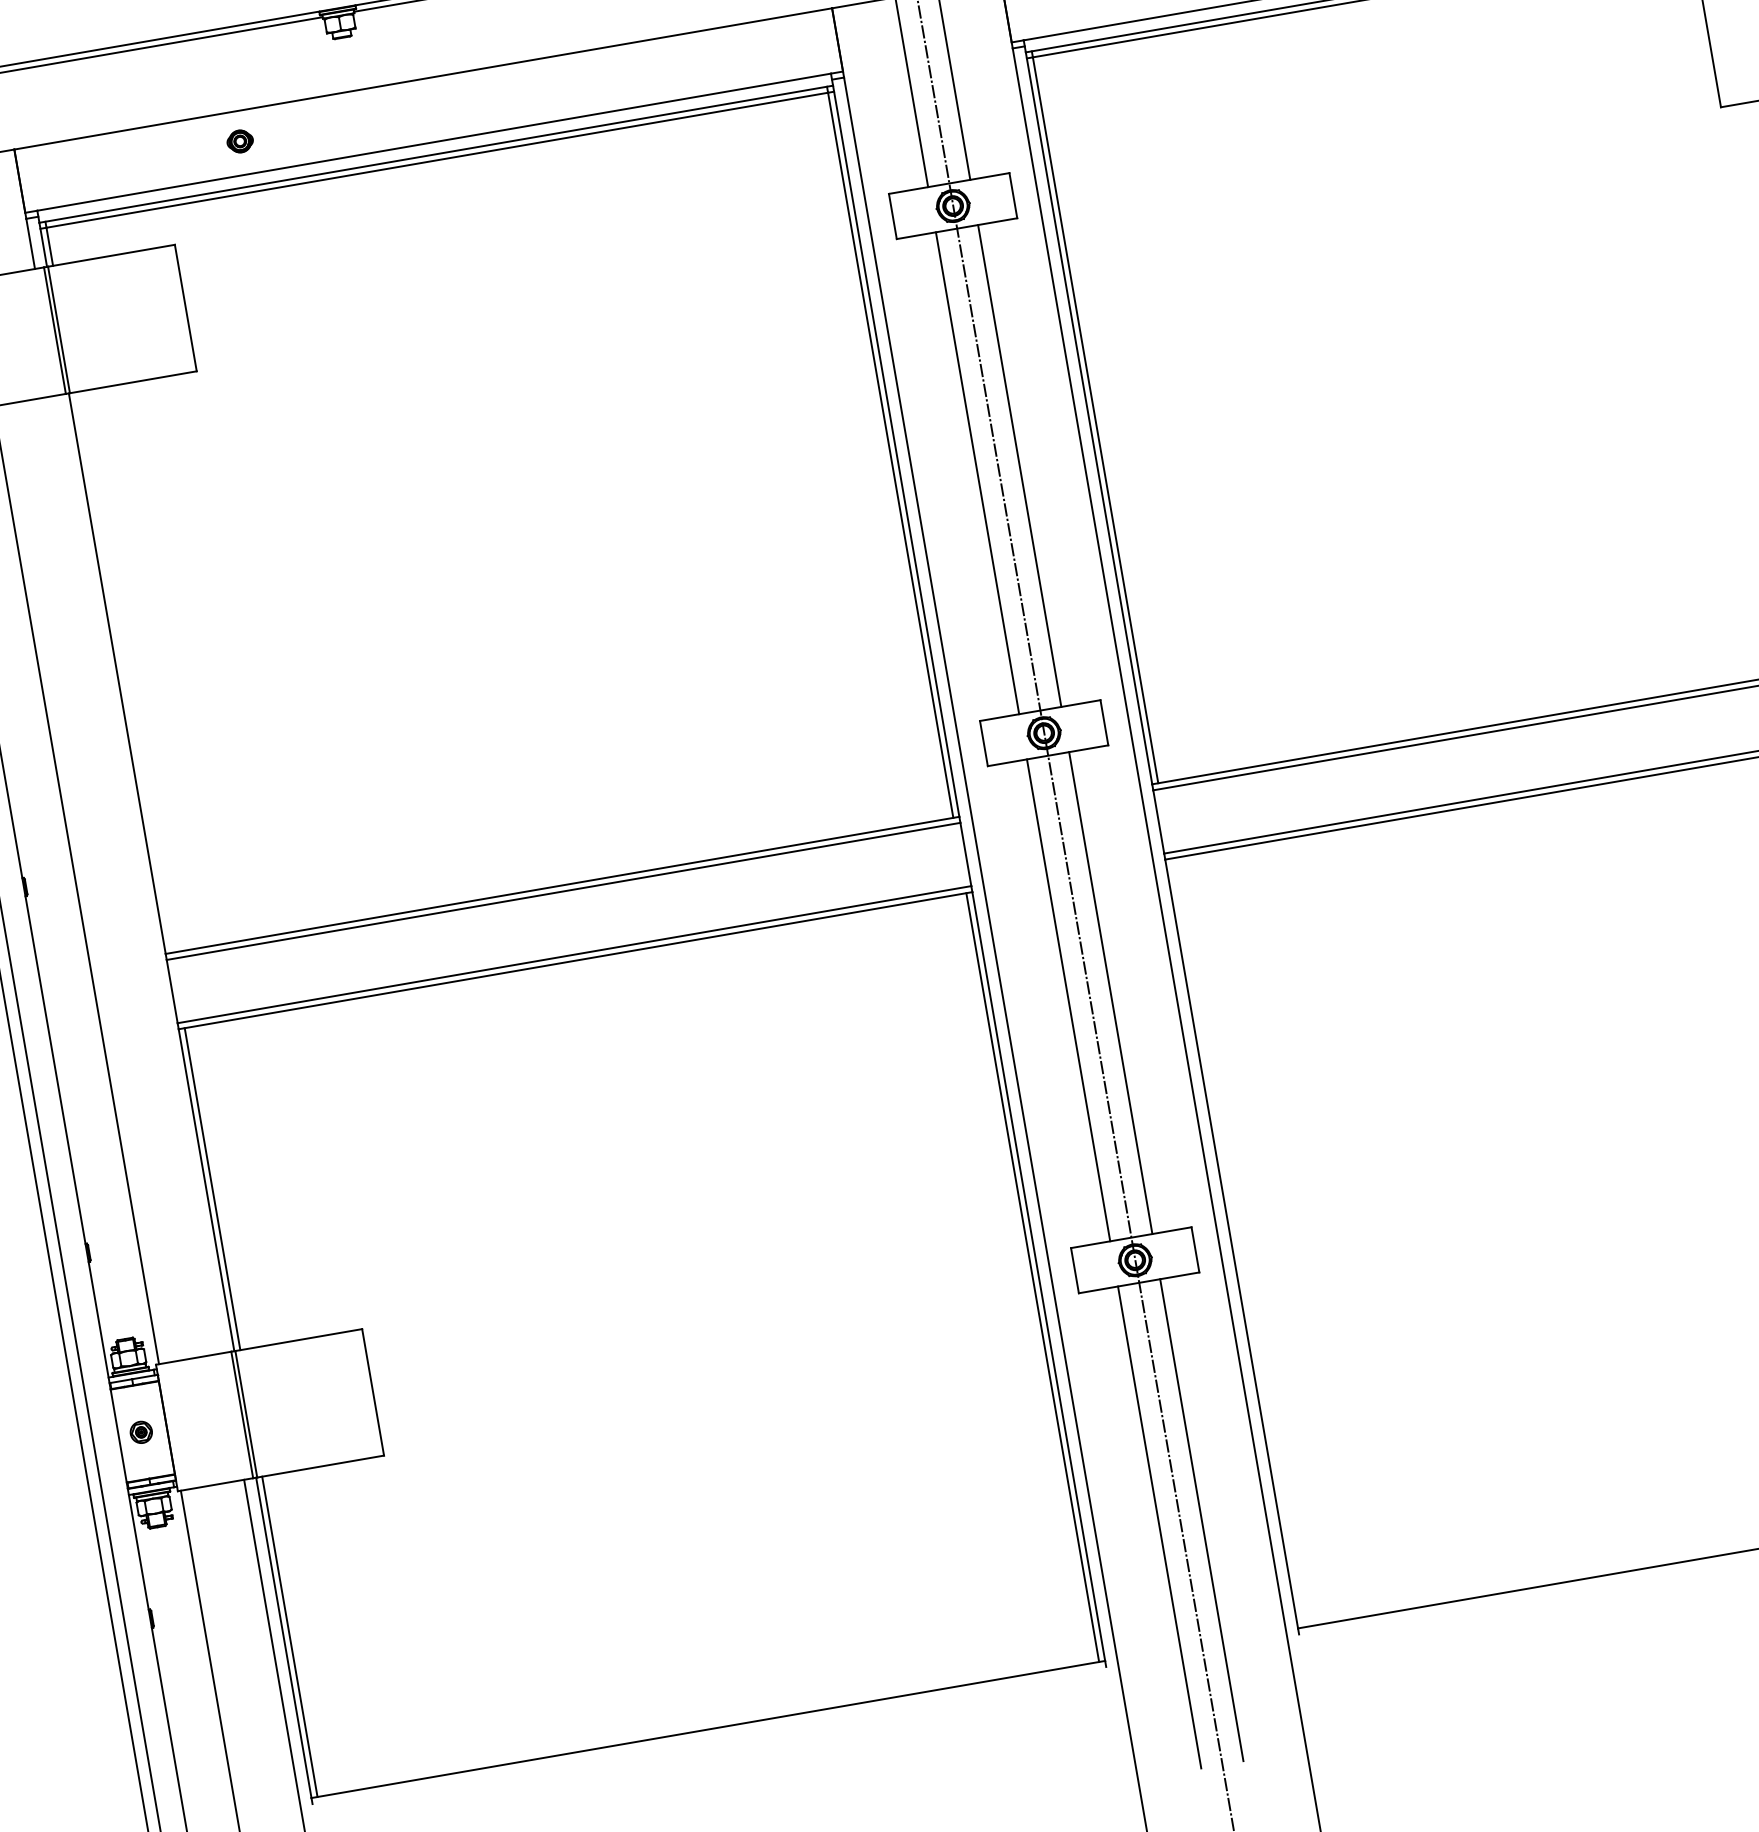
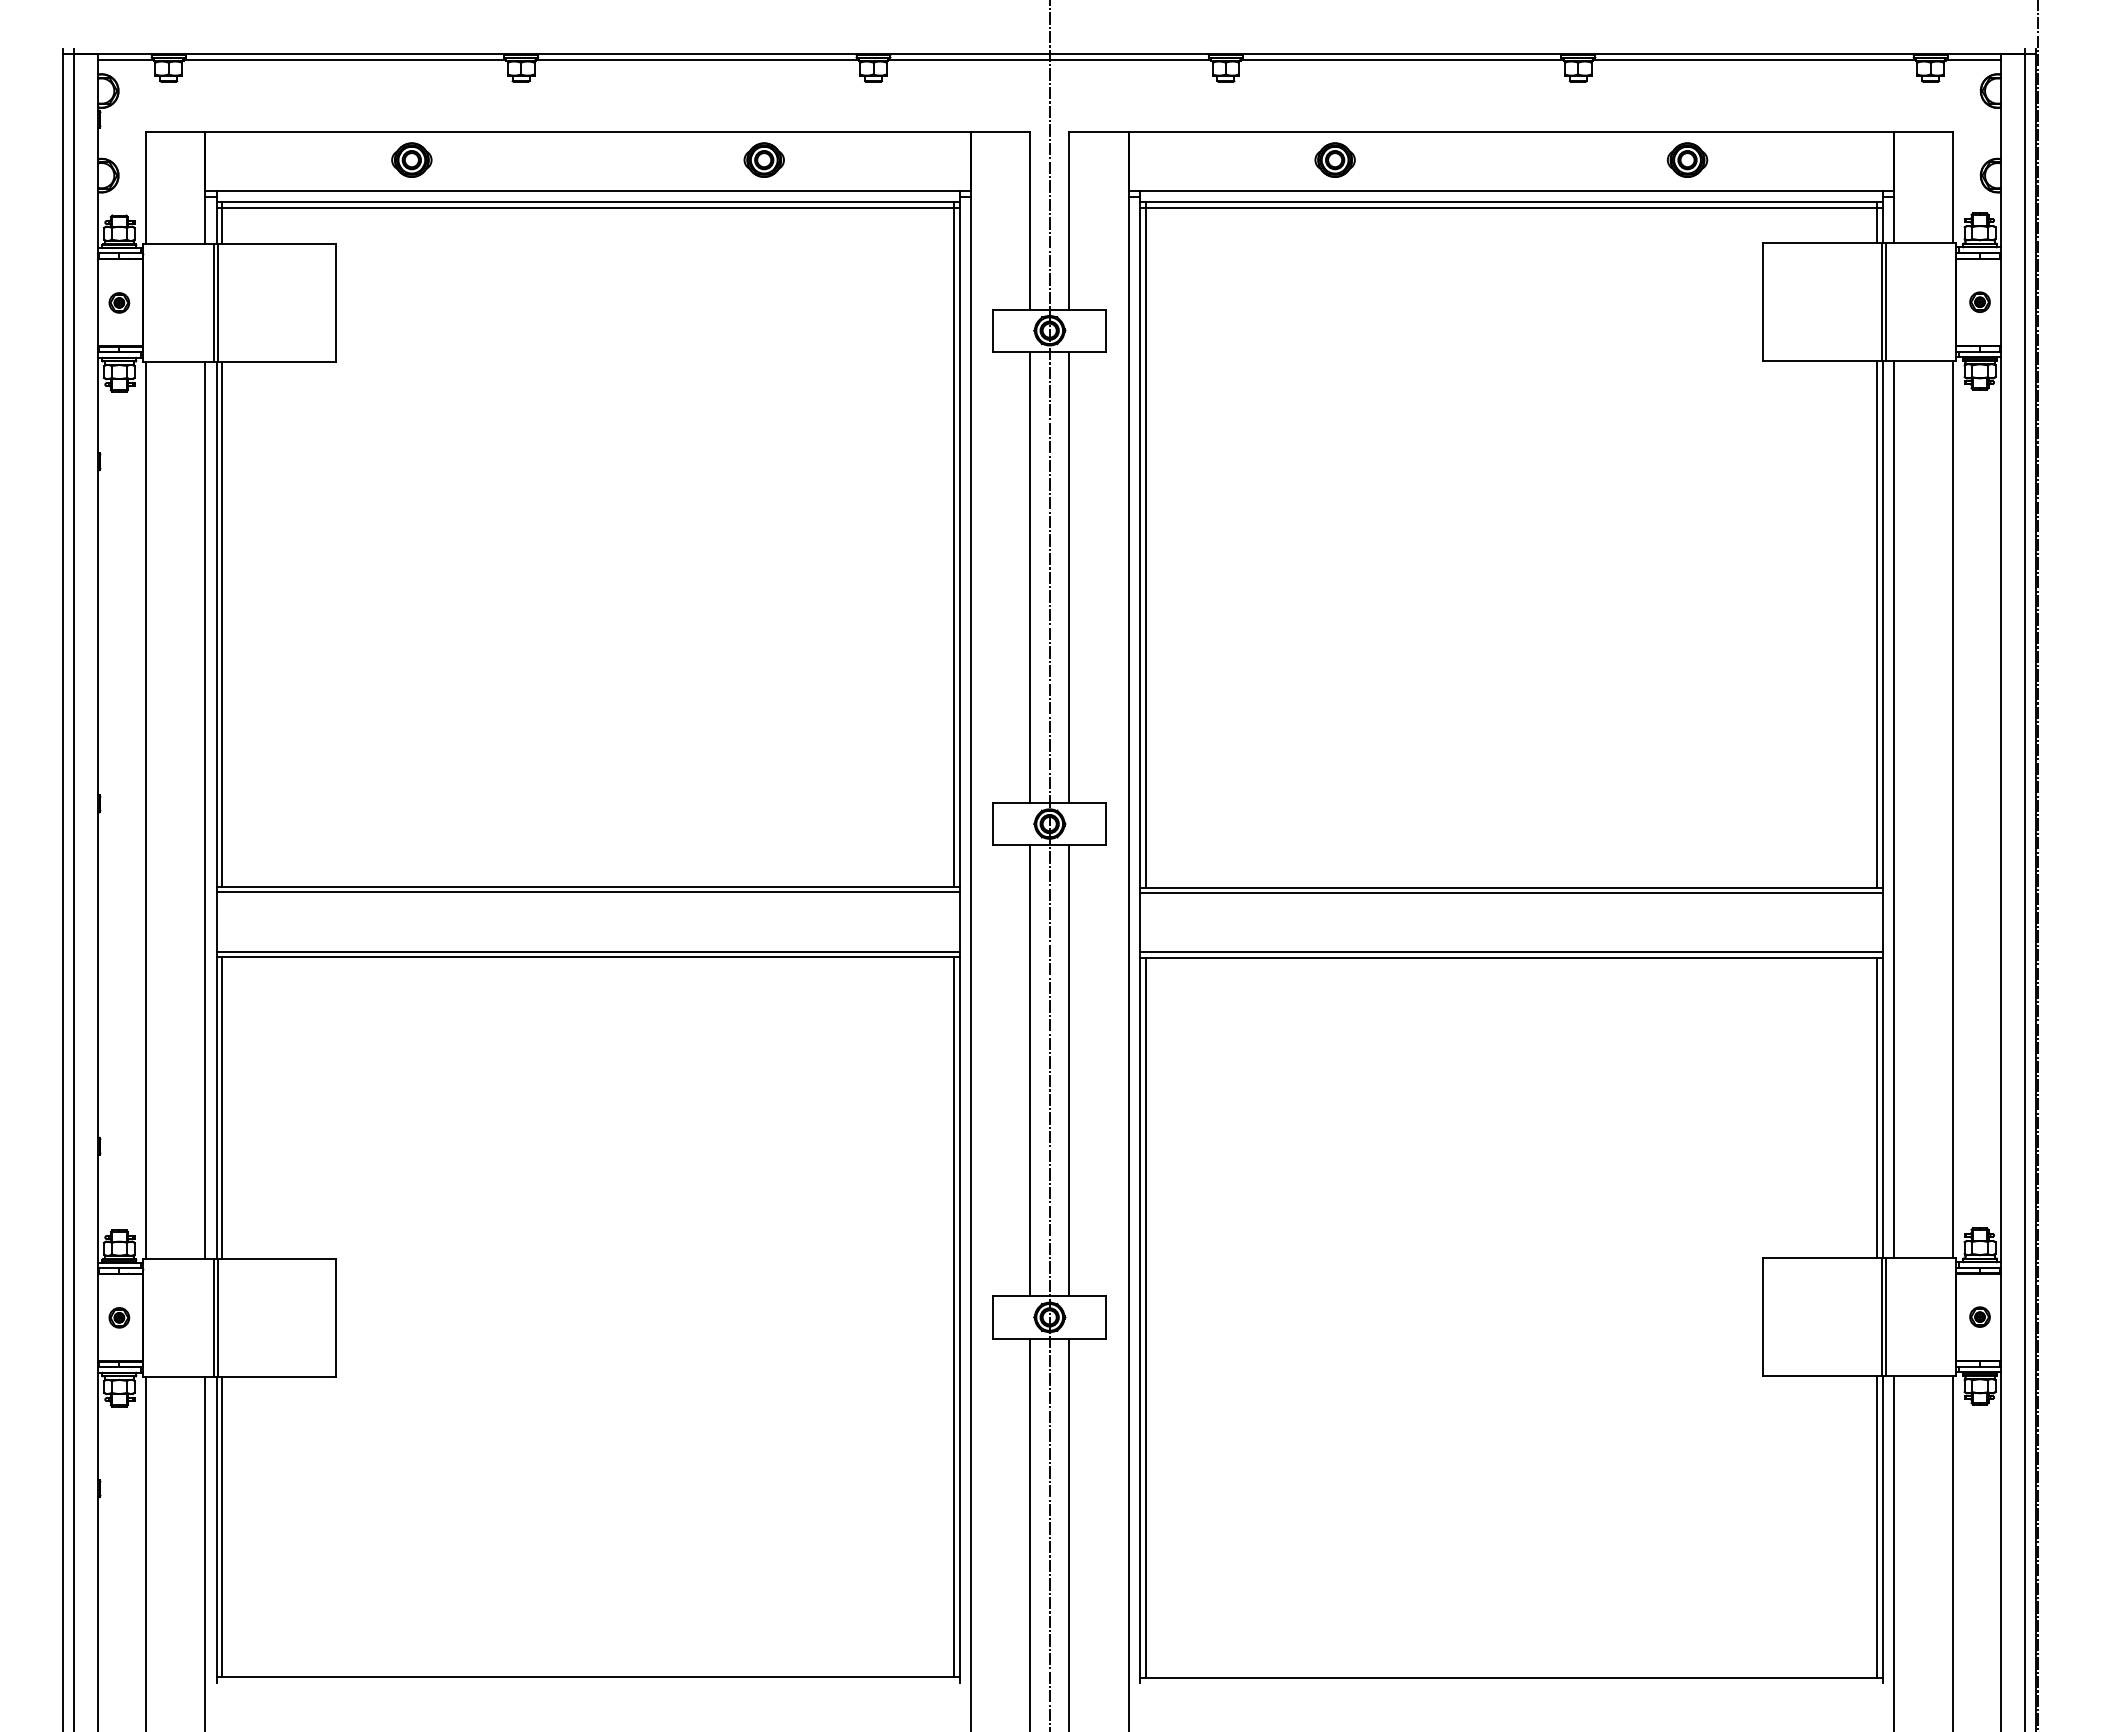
part: (615, 75) -> (763, 159), added
part: (239, 140) -> (411, 159), size x1.67
line: (123, 672) -> (222, 624), added
line: (139, 874) -> (205, 810), added
line: (1237, 1242) -> (1145, 1317), added

